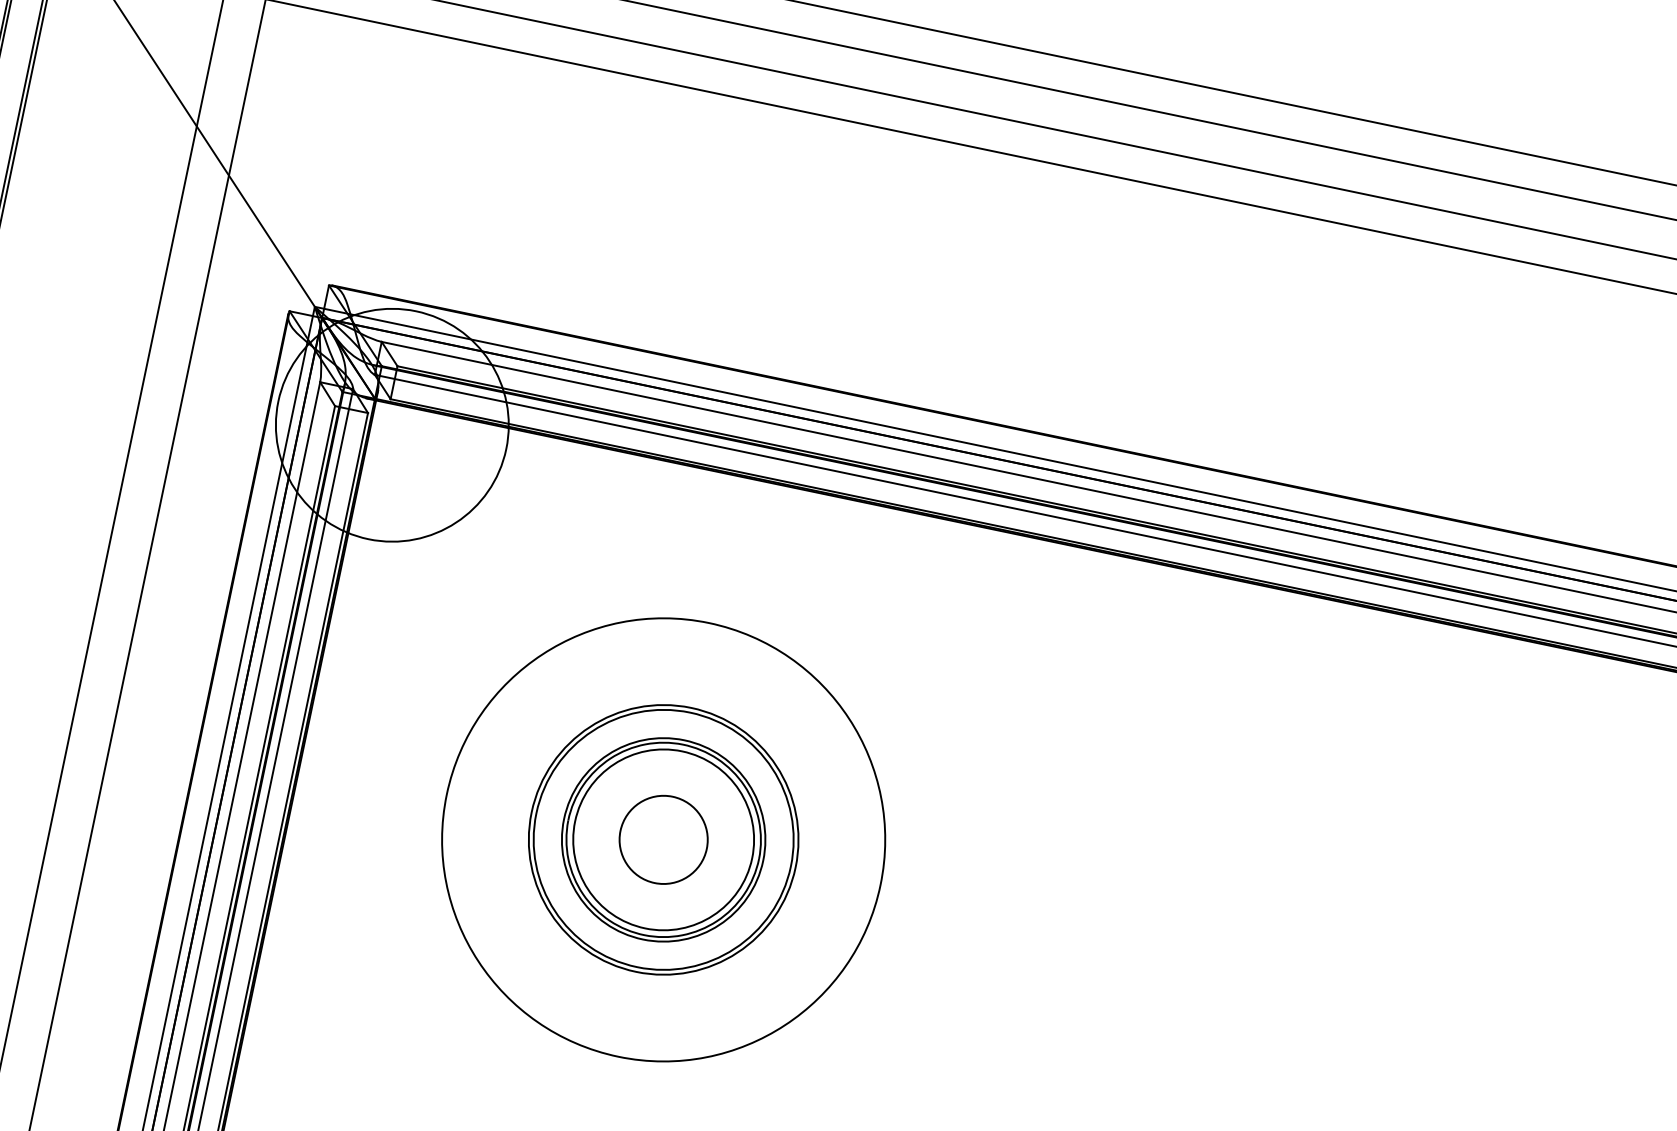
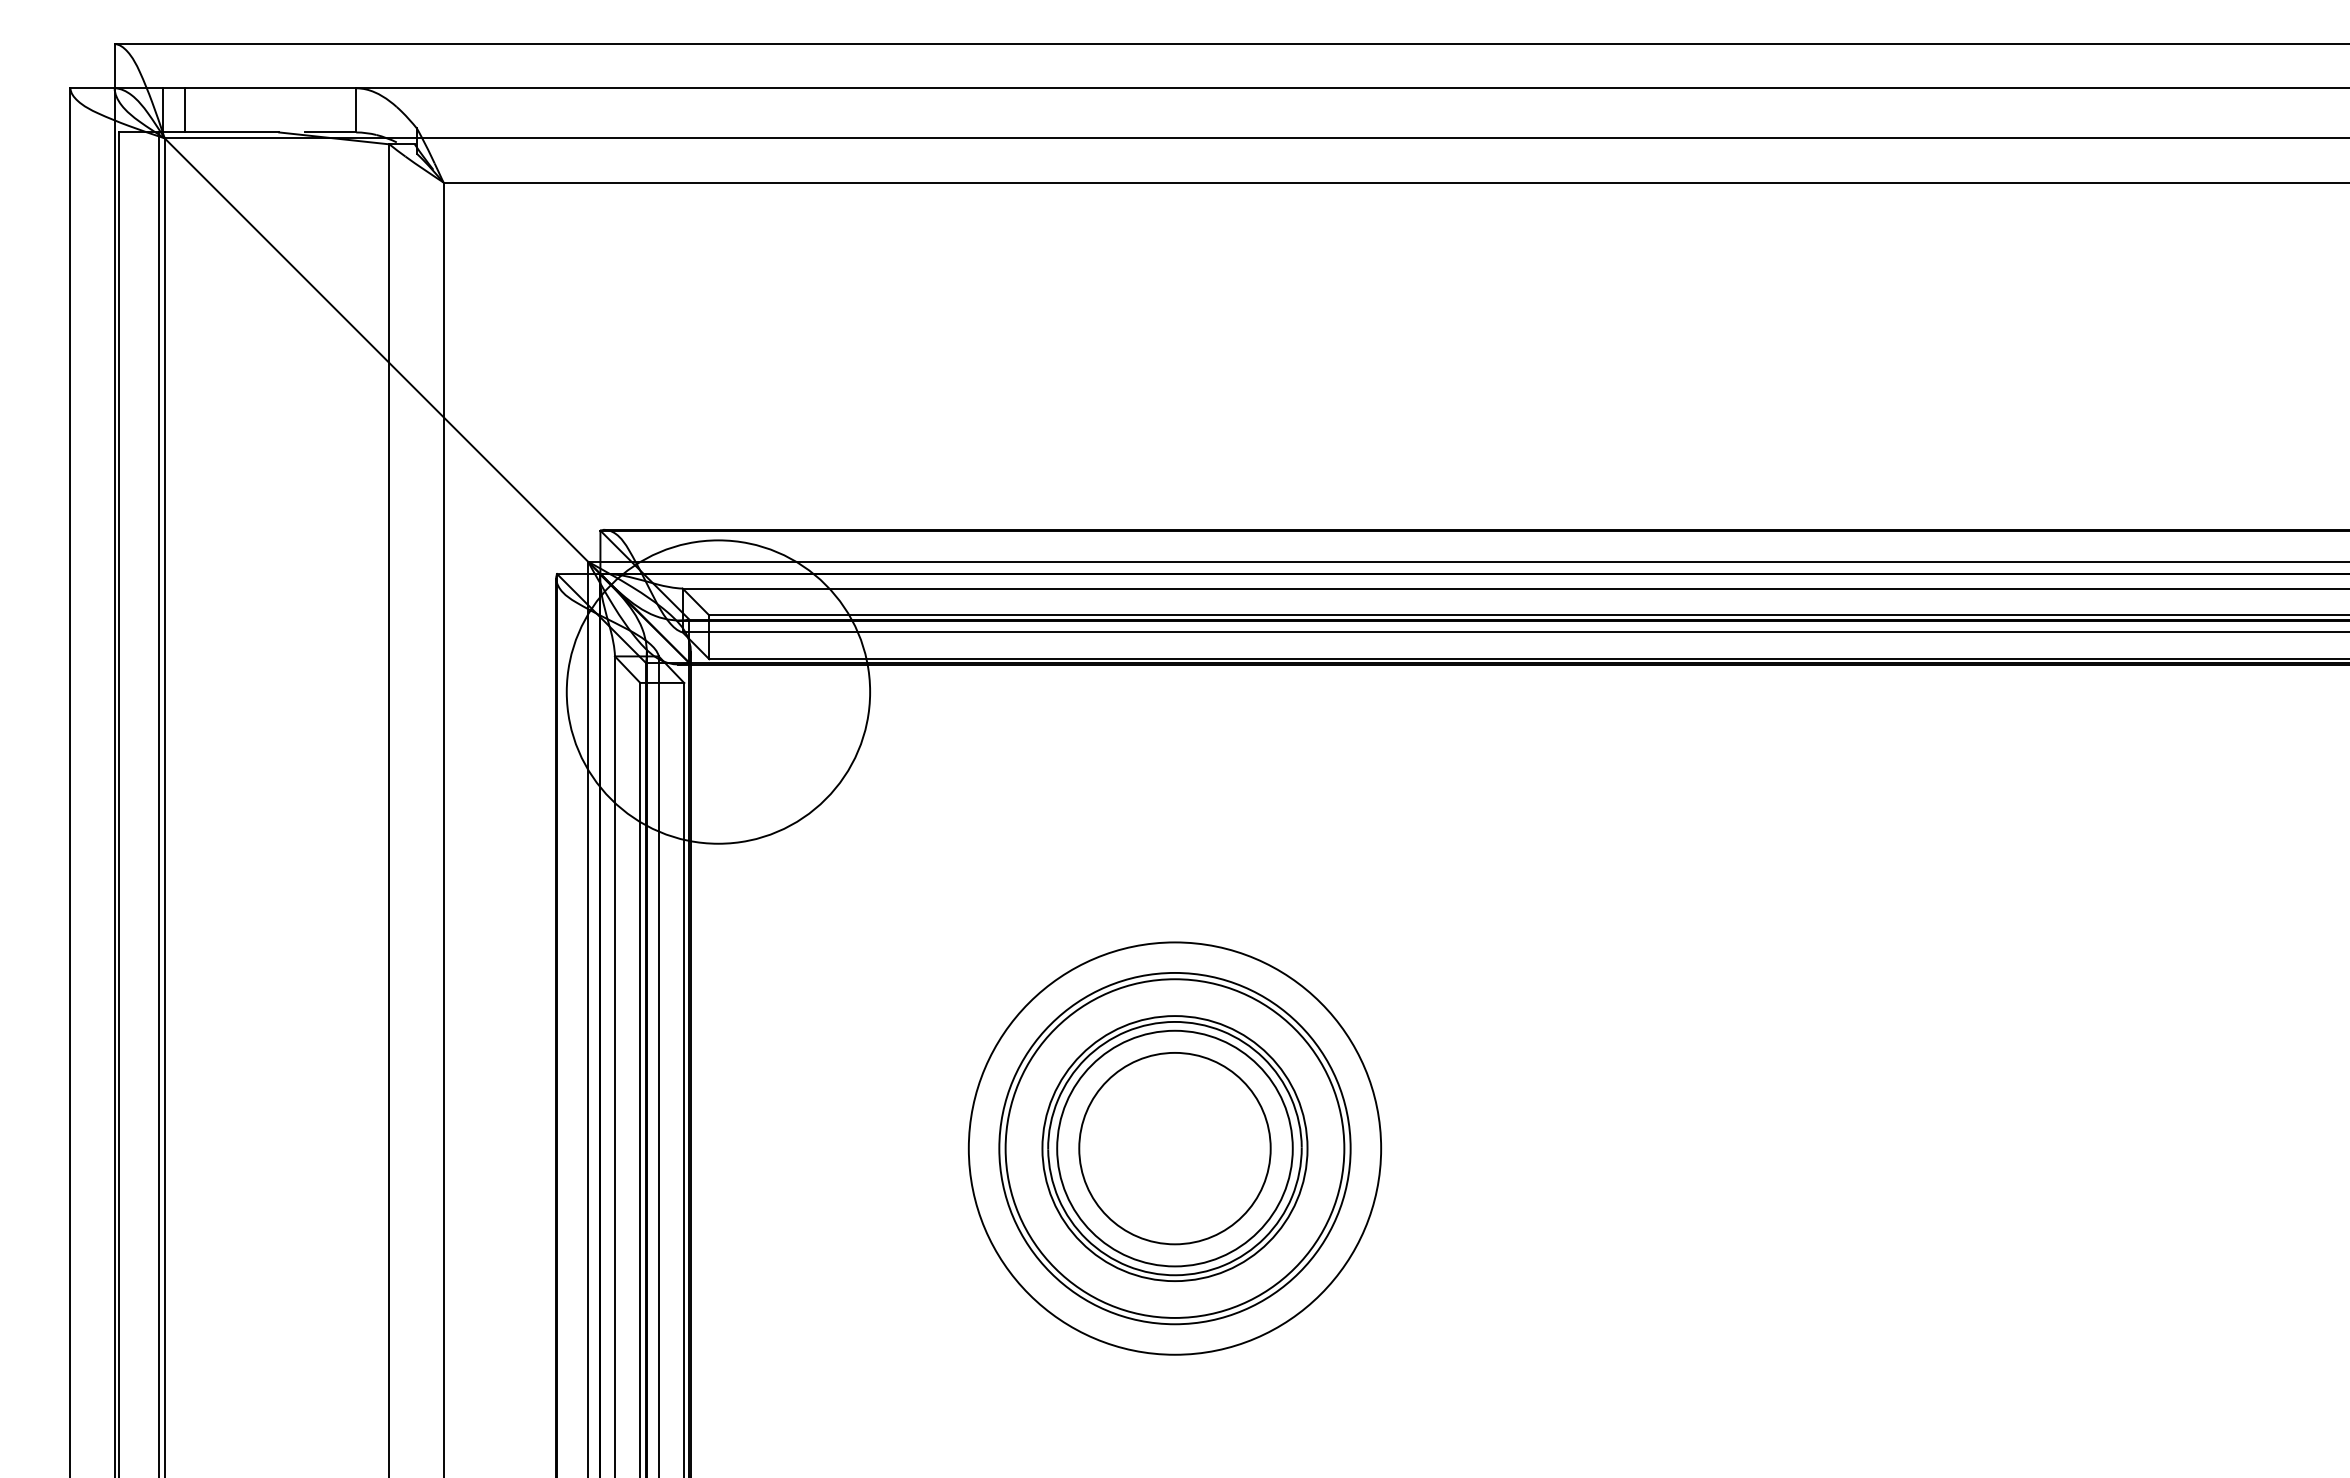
circle: (663, 839) -> (1174, 1148), size x0.71
circle: (663, 839) -> (1174, 1148), size x1.67

